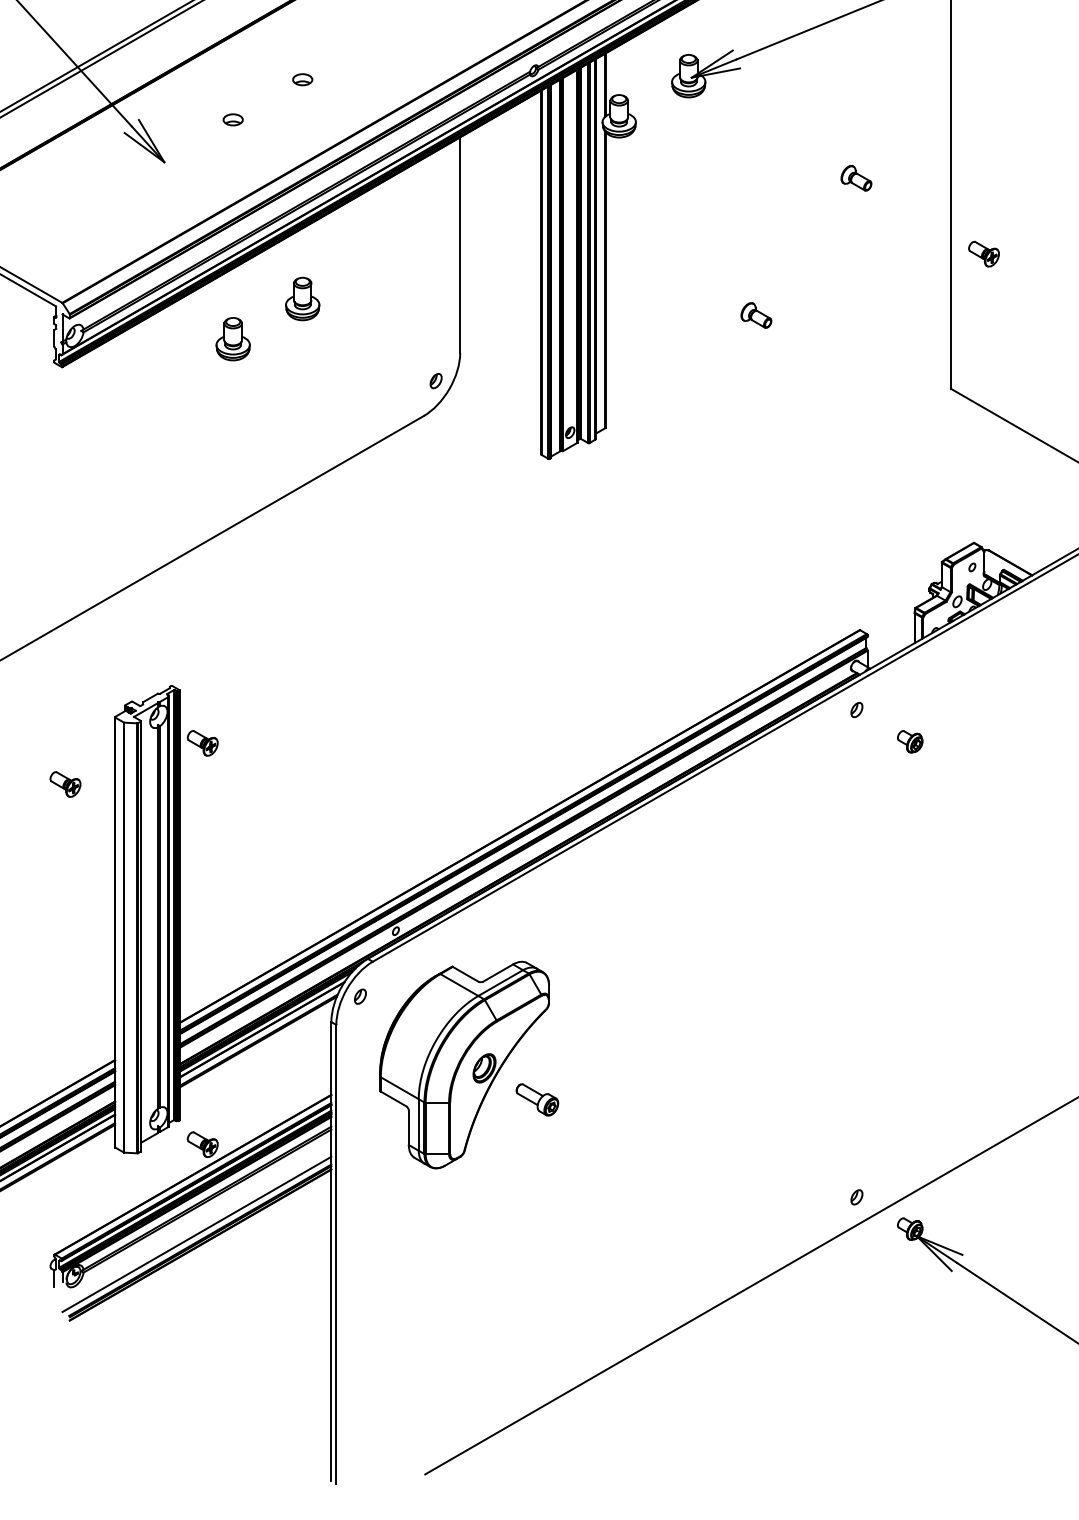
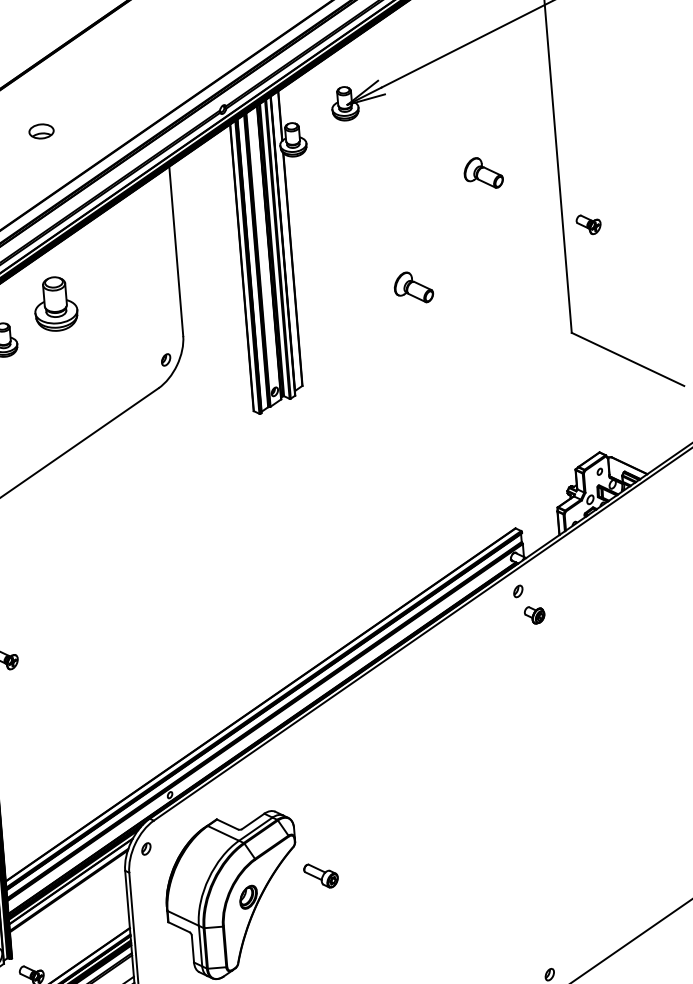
part: (302, 79) -> (41, 131), size x1.6
part: (856, 178) -> (483, 173), size x1.6
part: (302, 298) -> (55, 303), size x1.6
part: (756, 315) -> (413, 287), size x1.6
part: (910, 741) -> (534, 614), moved
part: (537, 1099) -> (321, 875), moved

